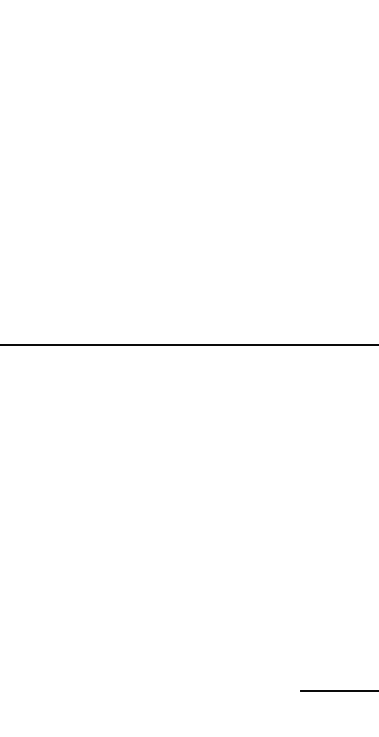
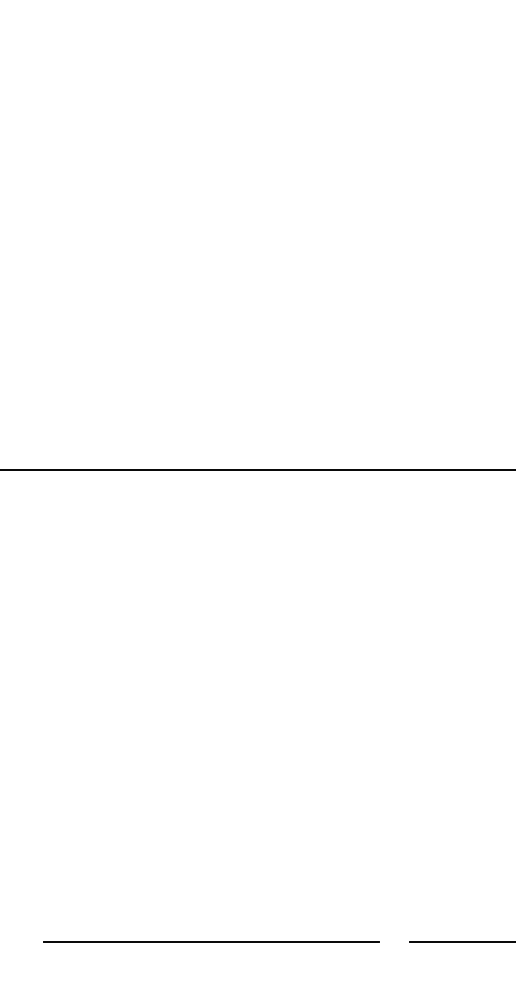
line: (155, 691) -> (211, 942), added

